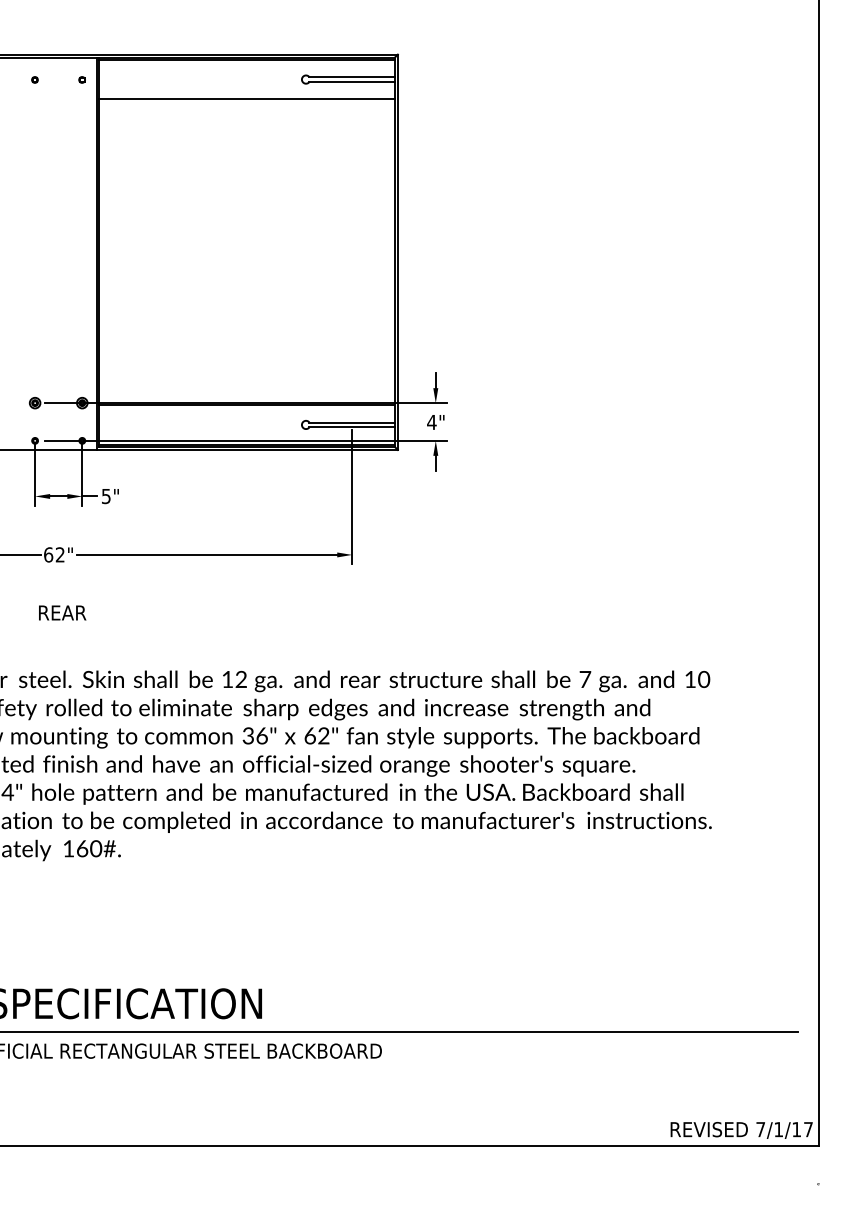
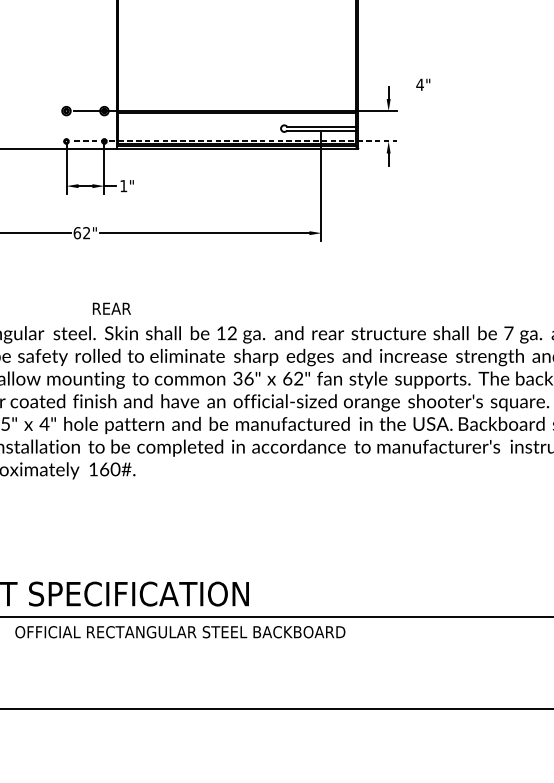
text: (435, 422) -> (423, 84), moved
line: (246, 440) -> (236, 141), solid -> dashed
text: (106, 496) -> (123, 186), 5" -> 1"
text: (62, 612) -> (111, 308), moved

